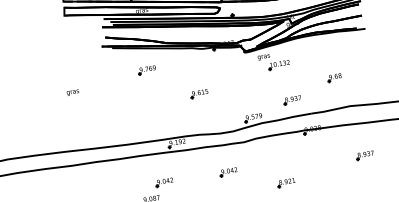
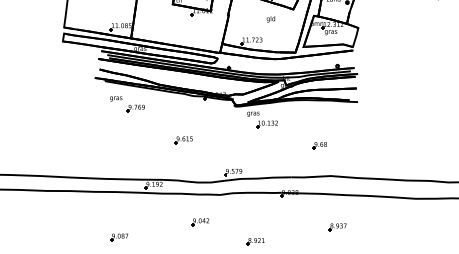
text: (73, 92) -> (116, 98), moved
part: (292, 100) -> (274, 161), removed
part: (164, 182) -> (135, 222), removed

